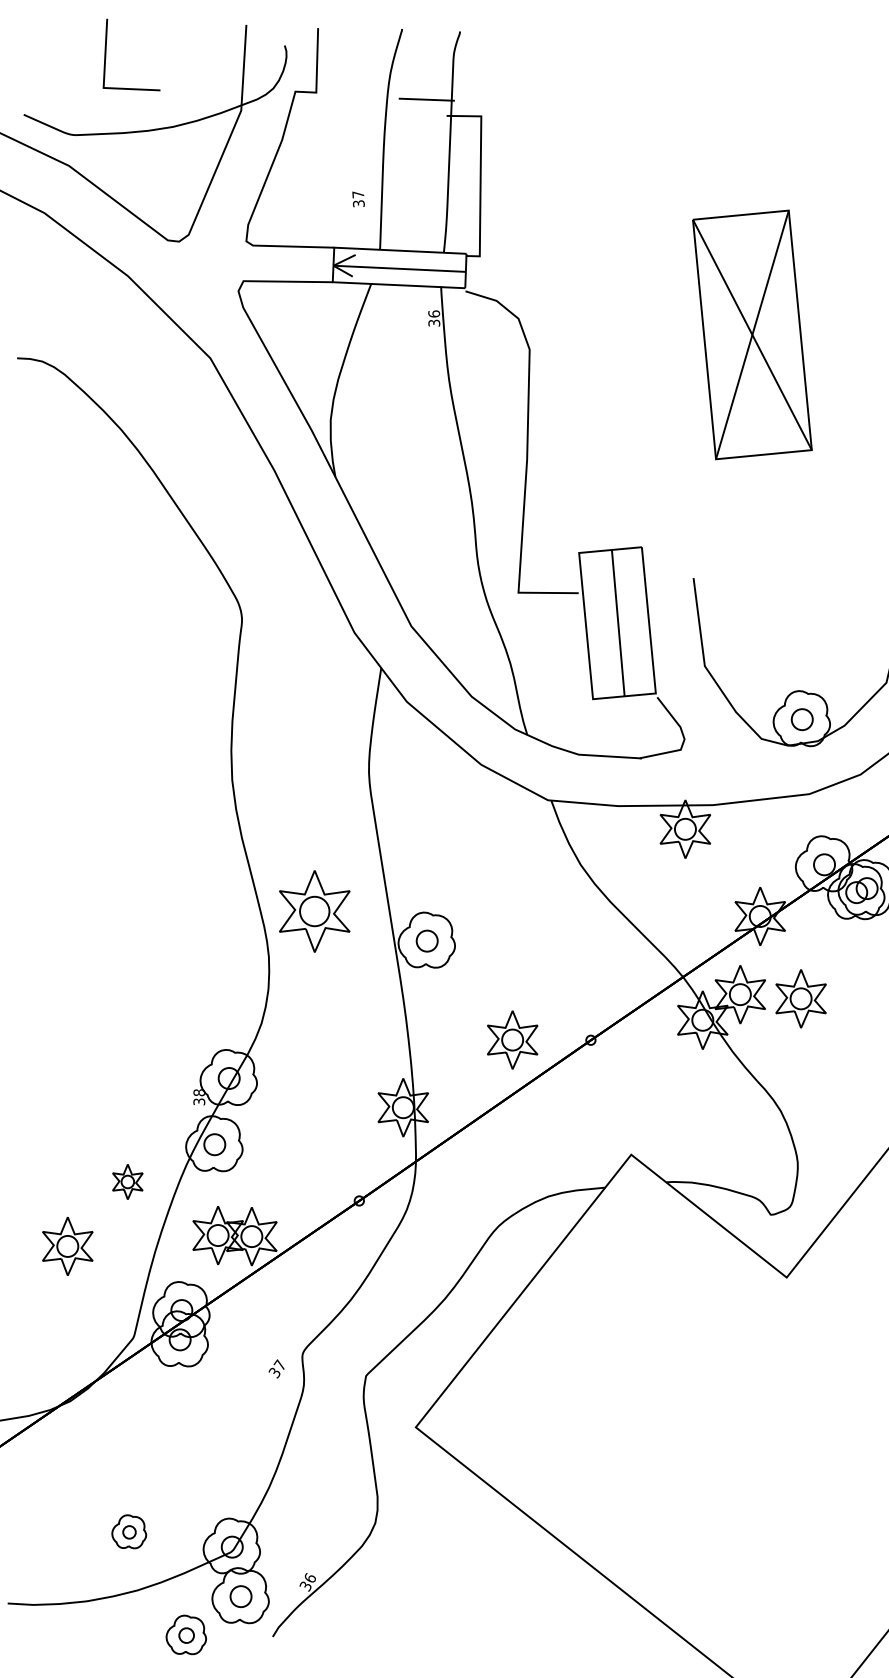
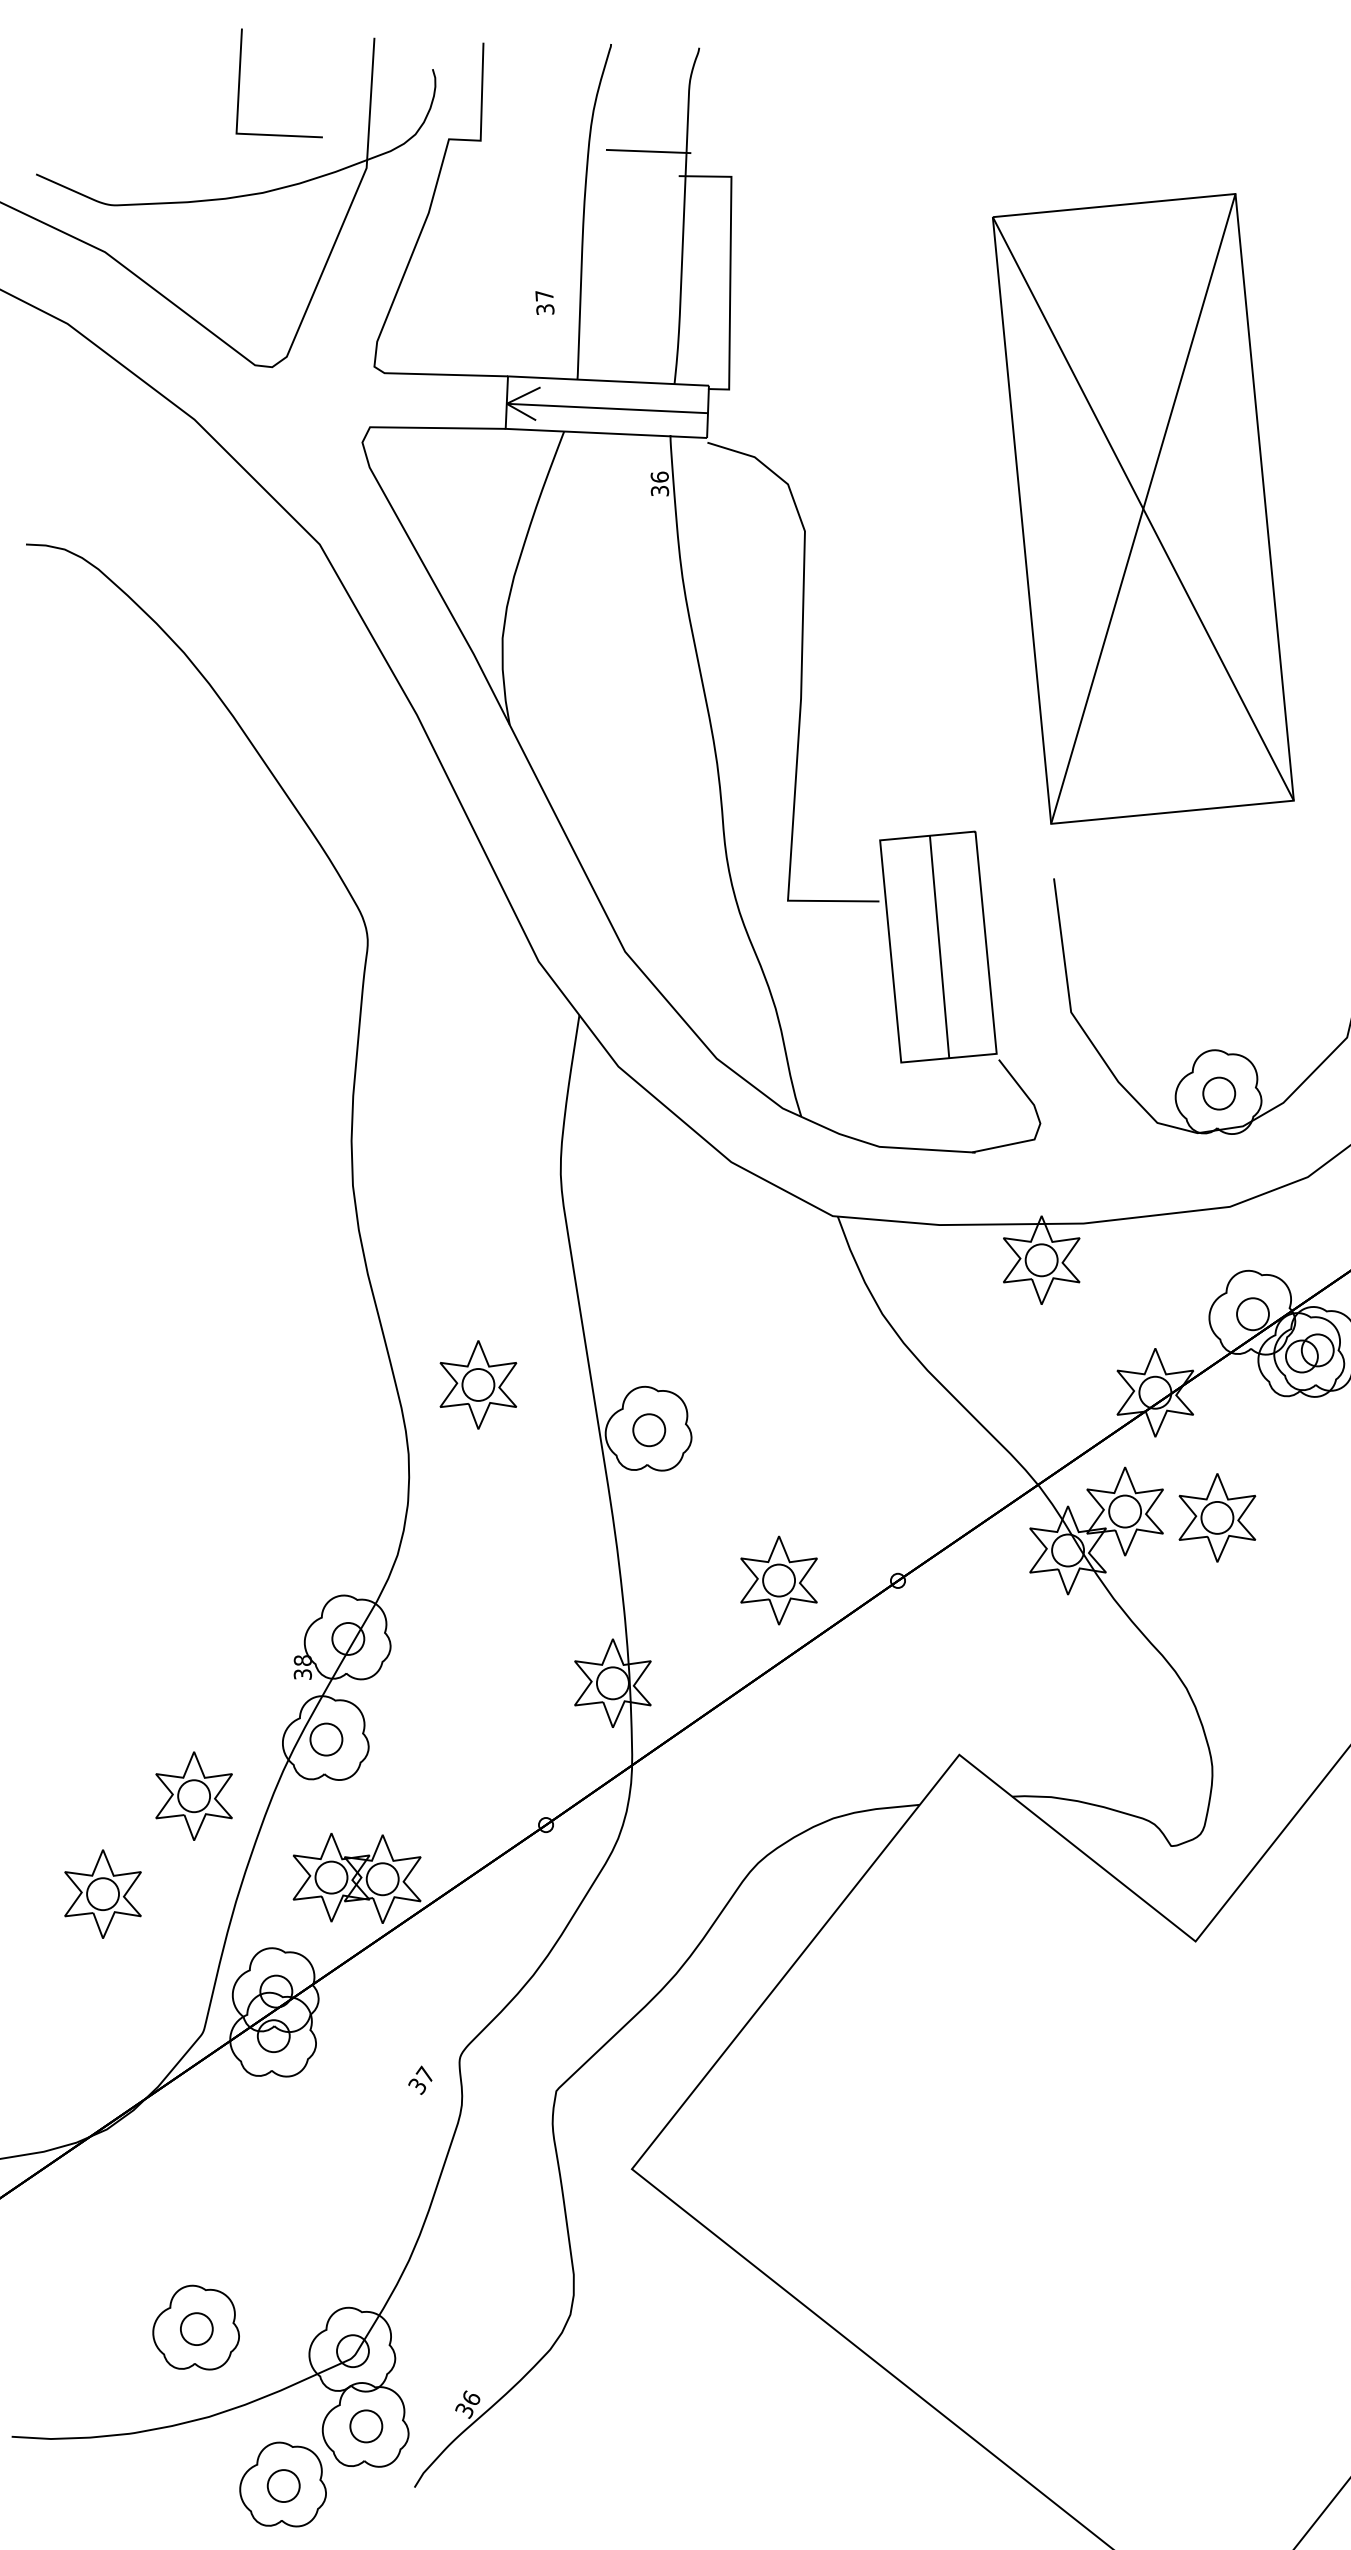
line: (106, 54) -> (240, 82), moved
part: (752, 334) -> (1143, 508), size x1.67
part: (314, 910) -> (477, 1383), size x0.71
part: (127, 1181) -> (193, 1795), size x1.67
part: (129, 1531) -> (196, 2327), size x1.67
part: (186, 1634) -> (283, 2483), size x1.43

